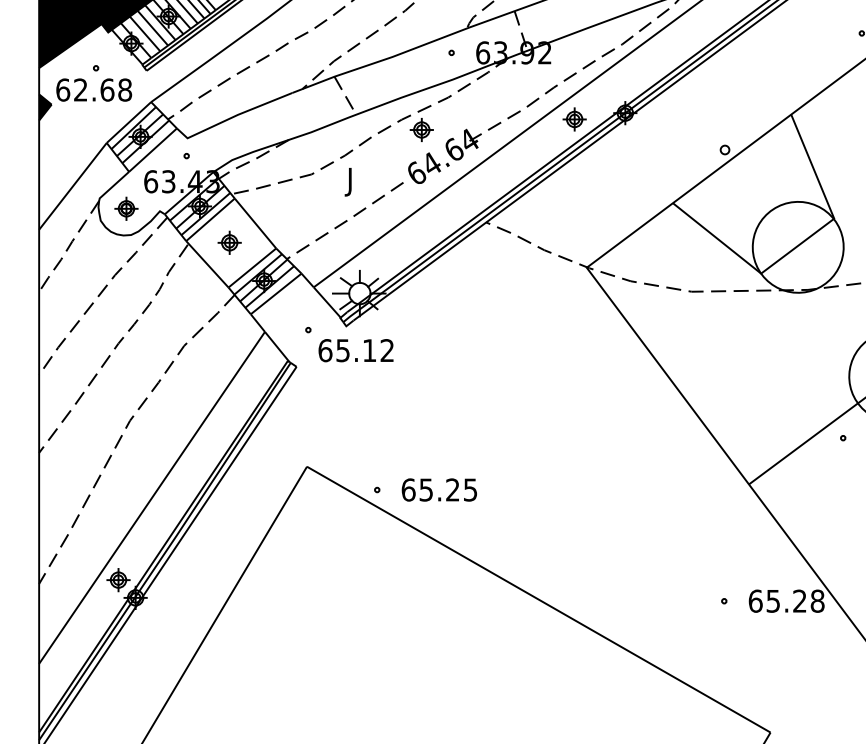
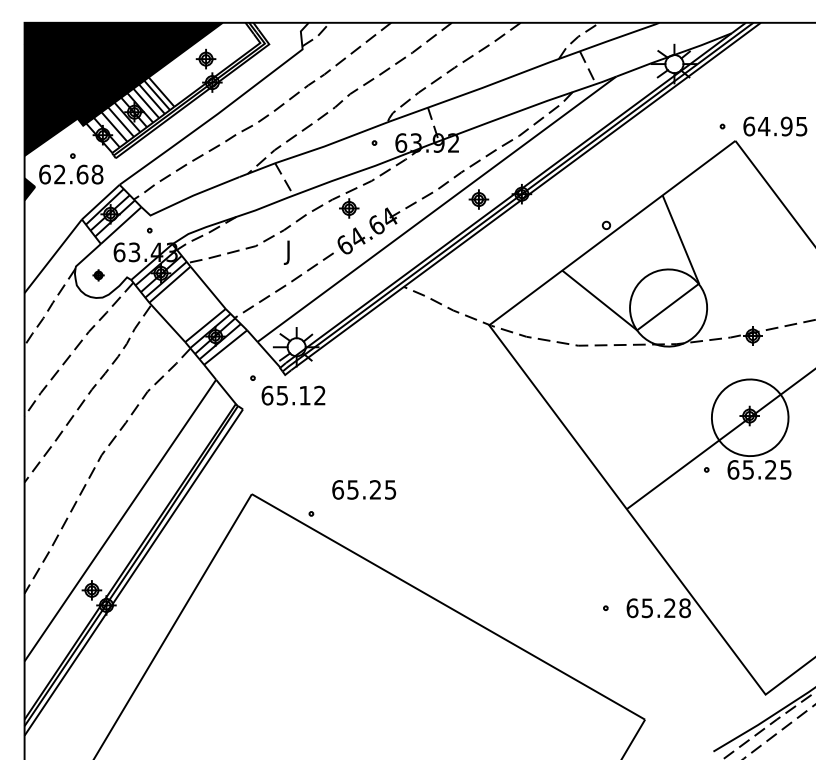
part: (126, 208) -> (98, 275), size x0.6
part: (229, 243) -> (186, 304), removed
text: (439, 489) -> (364, 489), moved

